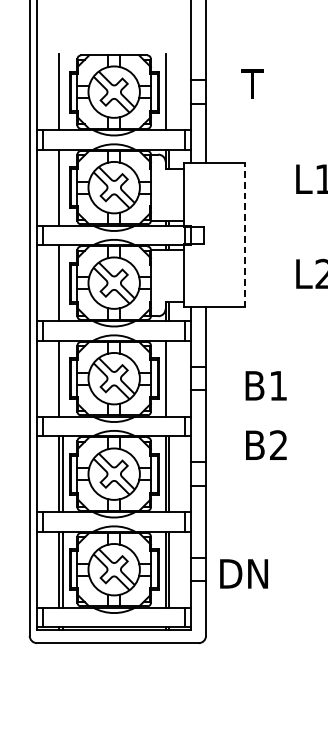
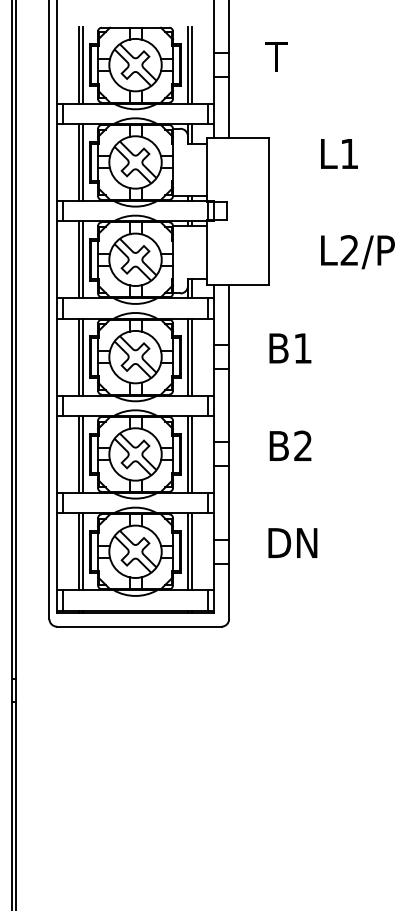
line: (63, 91) -> (83, 64), added
line: (169, 91) -> (191, 64), added
line: (63, 187) -> (83, 162), added
line: (244, 234) -> (268, 210), dashed -> solid
line: (63, 282) -> (83, 259), added
line: (63, 378) -> (83, 356), added
line: (169, 378) -> (191, 356), added
text: (266, 385) -> (290, 348), moved
text: (266, 444) -> (290, 445), moved
text: (243, 573) -> (292, 542), moved

